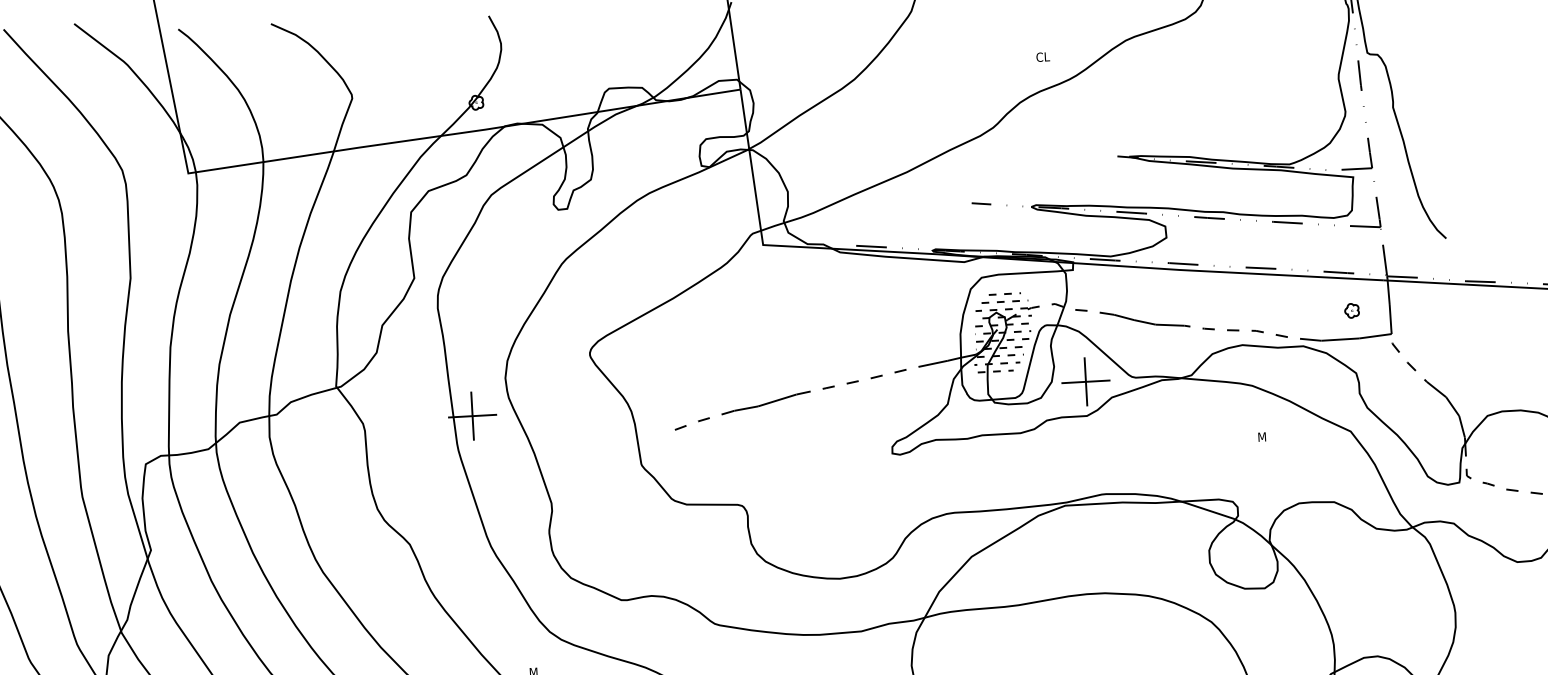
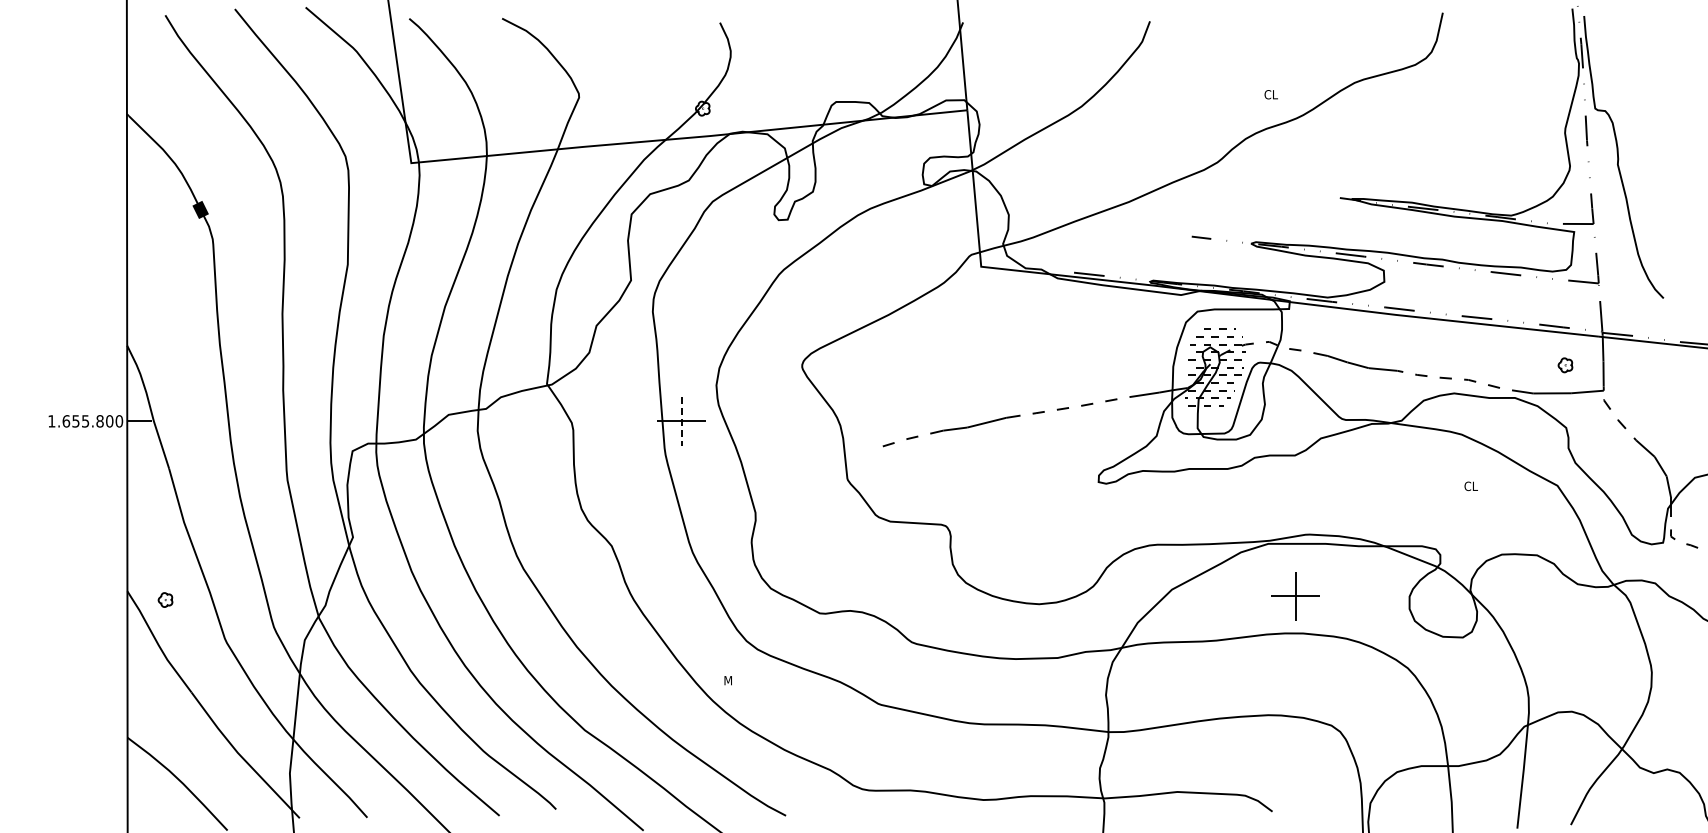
part: (1085, 382) -> (1295, 596), moved
line: (472, 416) -> (681, 421), solid -> dashed
text: (1263, 437) -> (1470, 486), M -> CL

